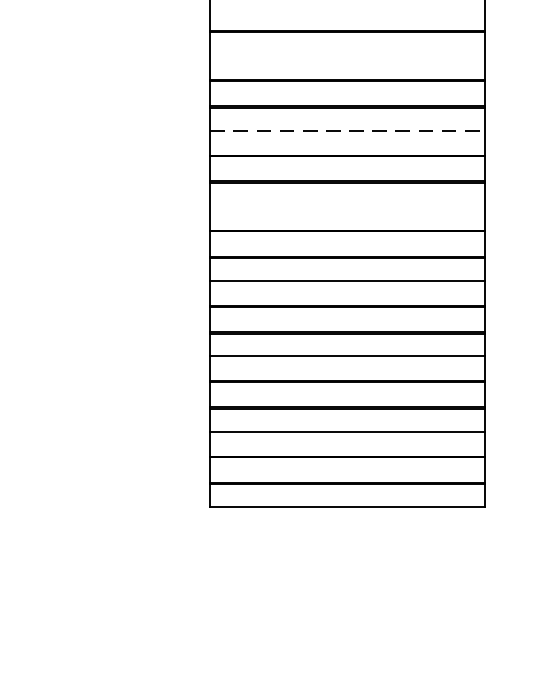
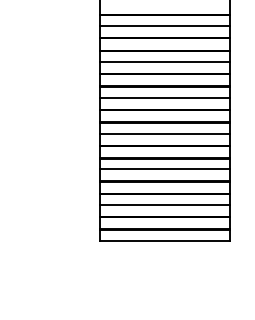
line: (346, 55) -> (164, 26), added
line: (348, 131) -> (165, 62), dashed -> solid
line: (346, 205) -> (164, 97), added

